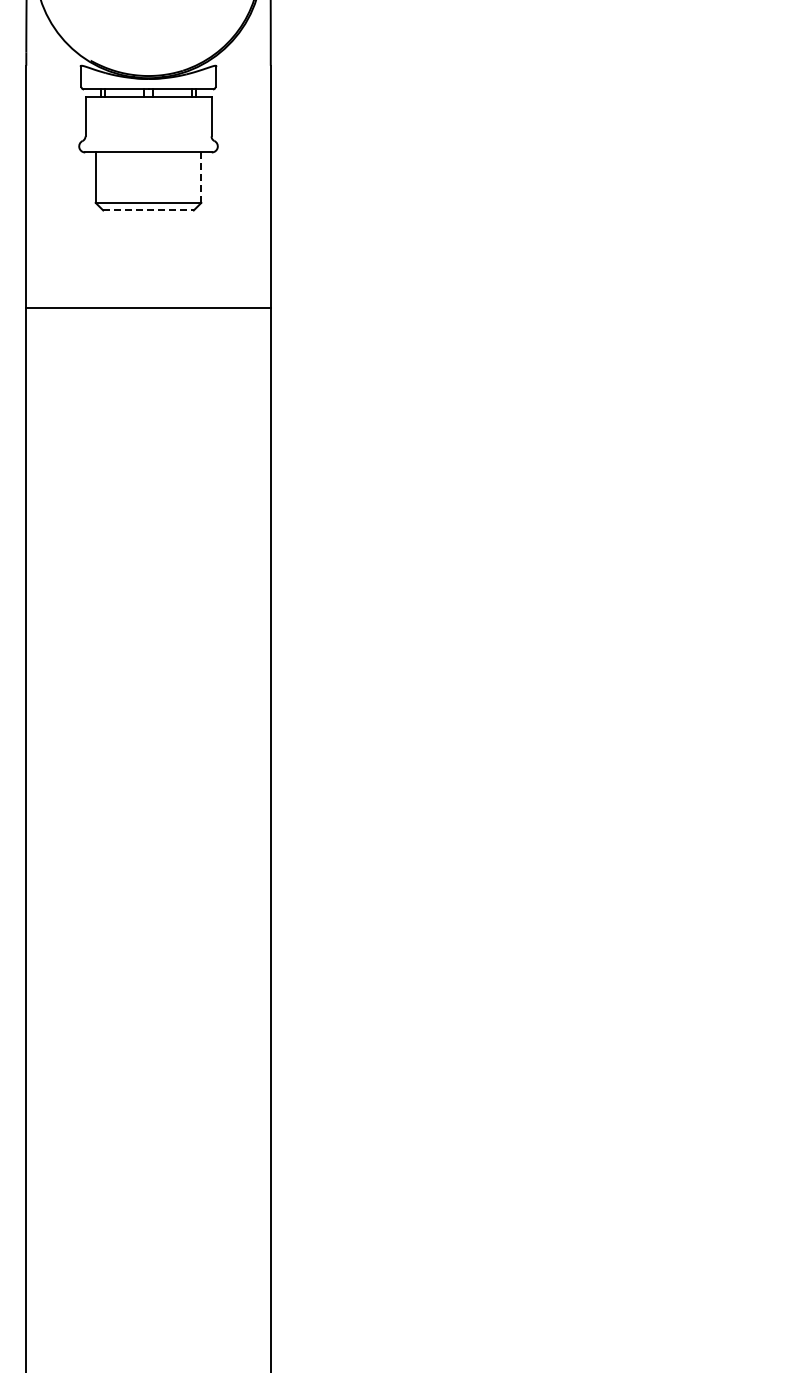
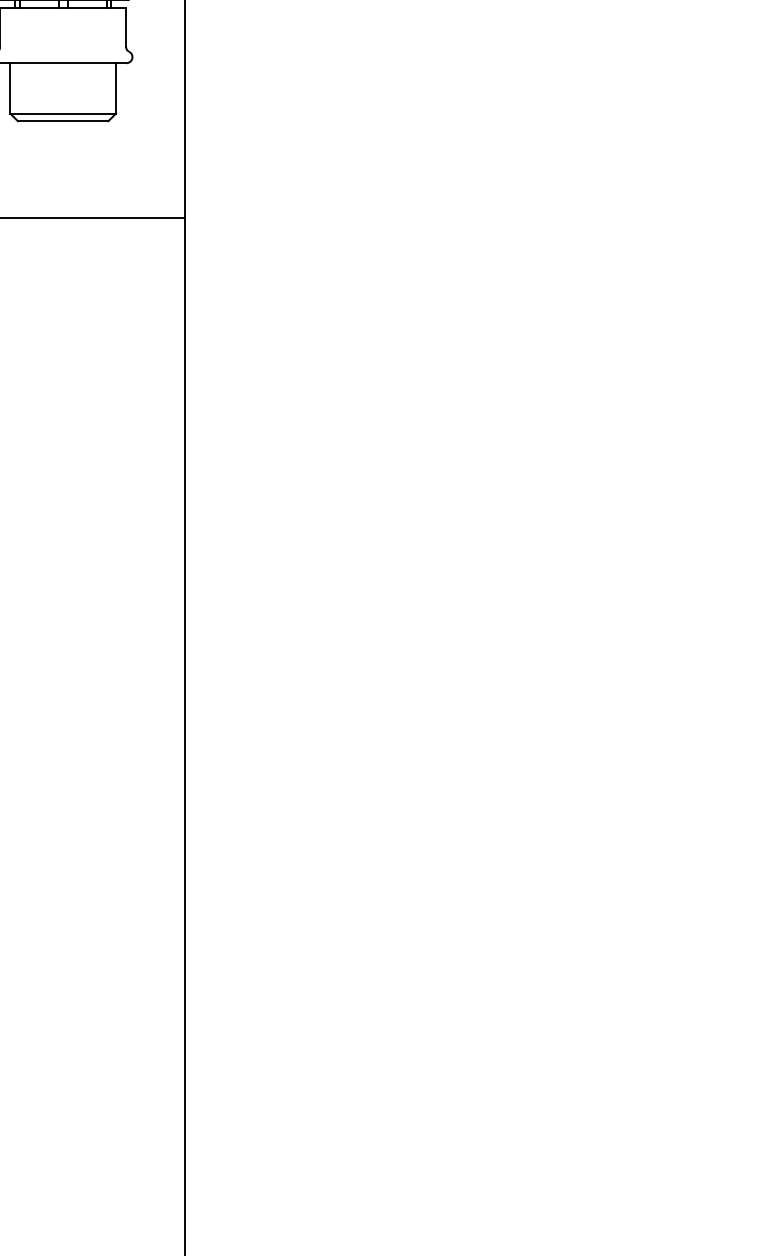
line: (201, 177) -> (116, 88), dashed -> solid
line: (149, 210) -> (64, 121), dashed -> solid

